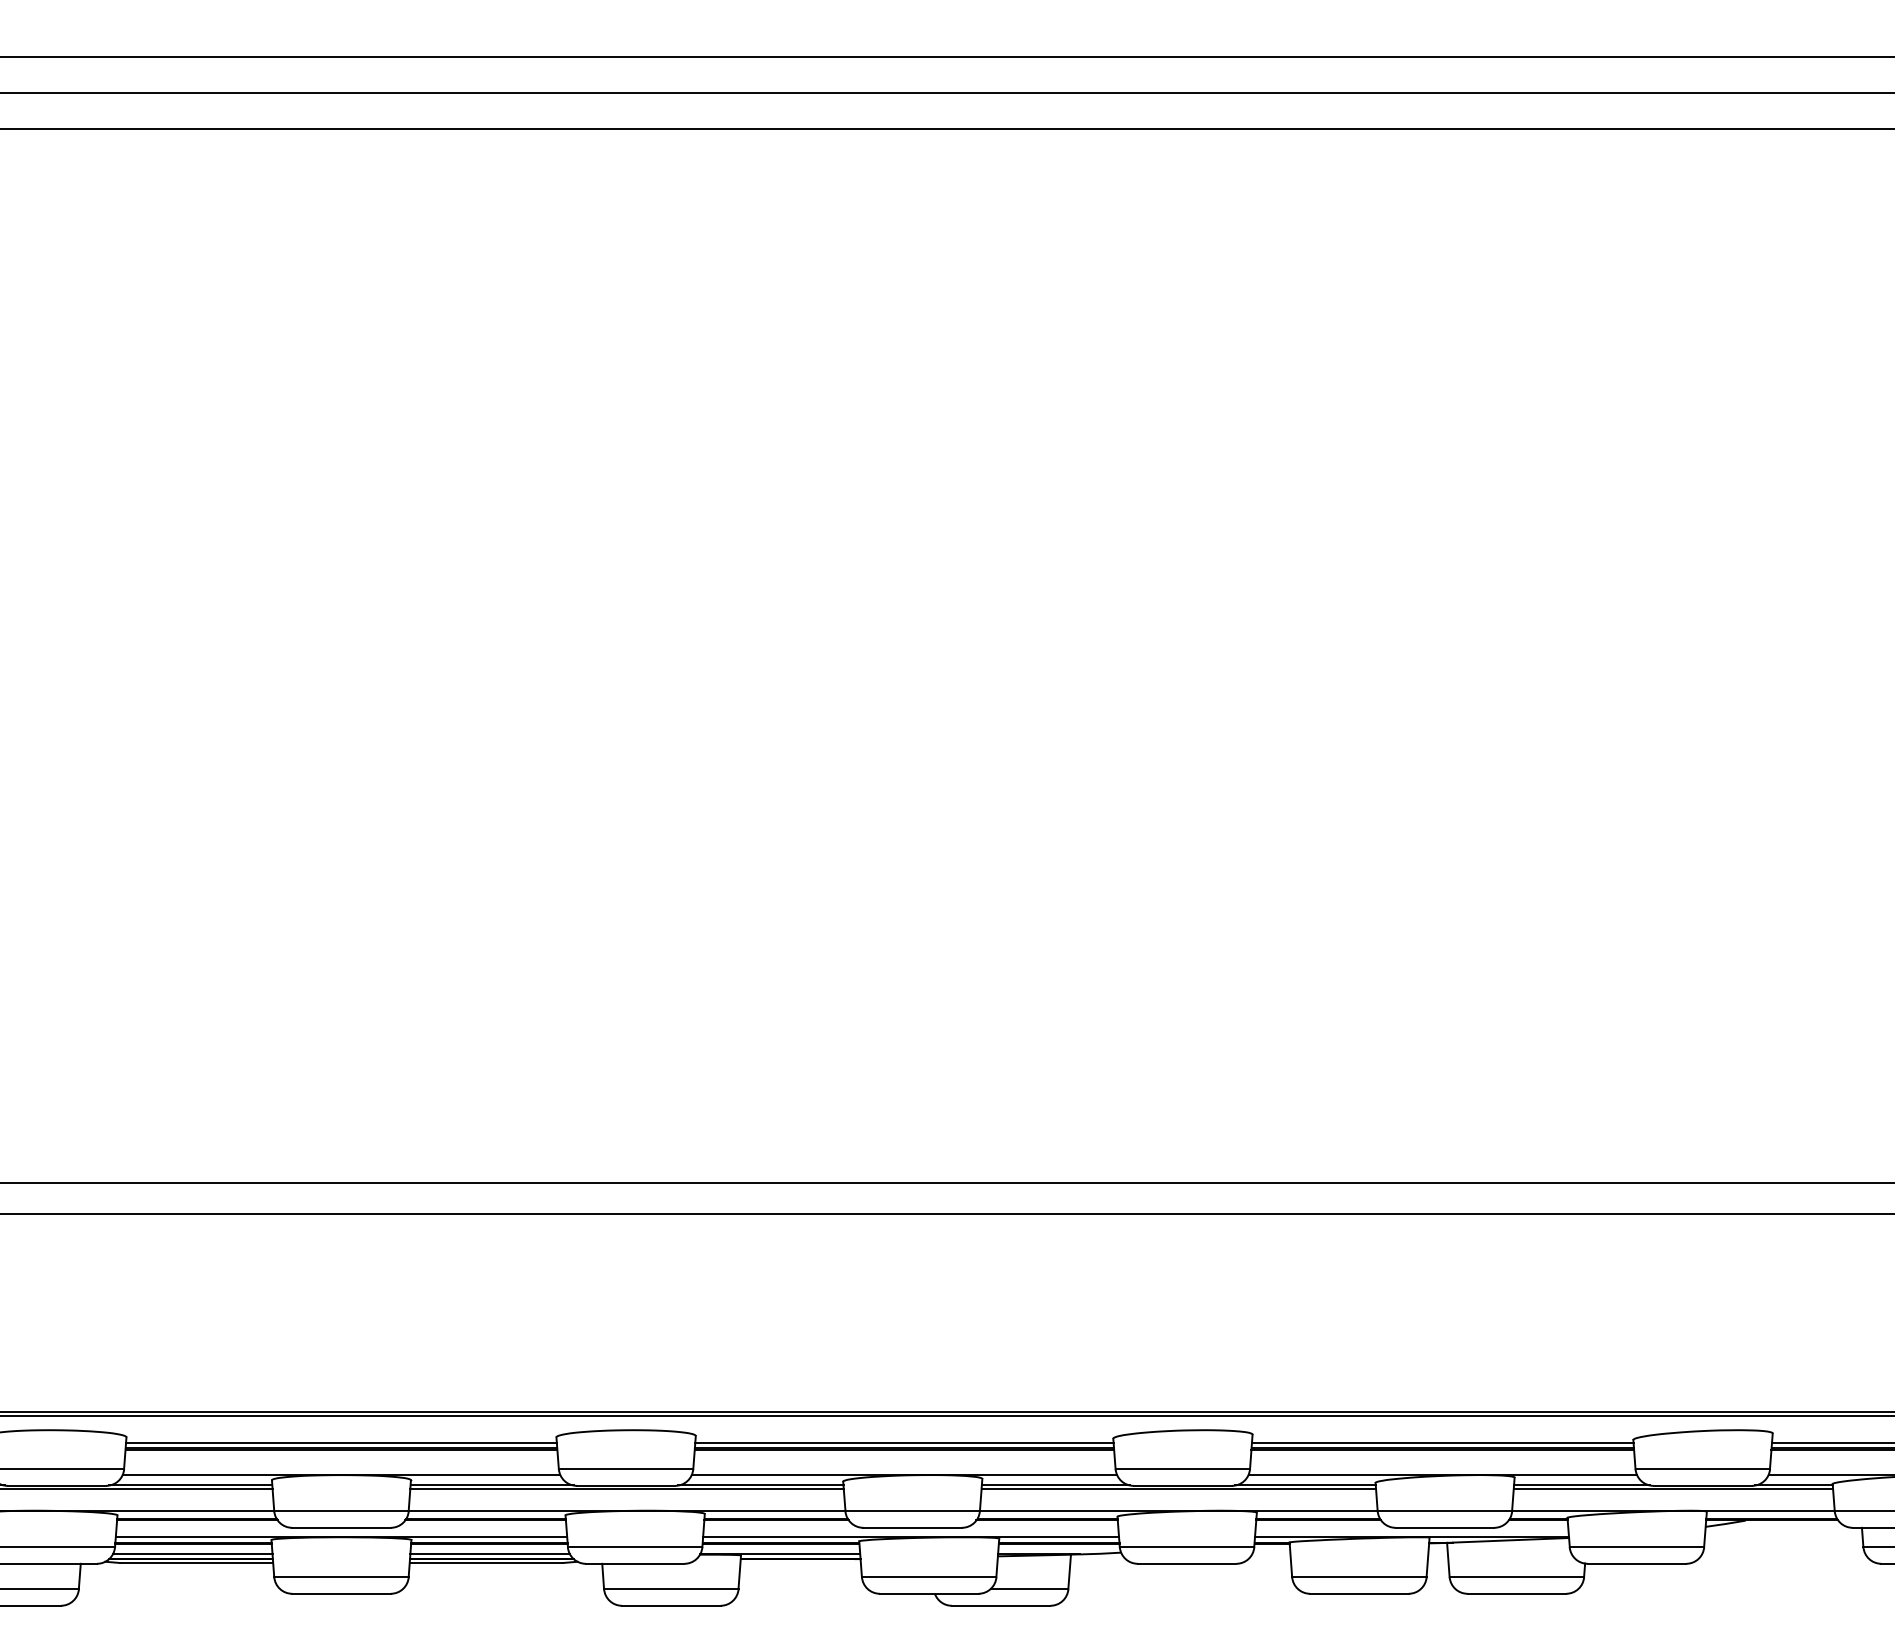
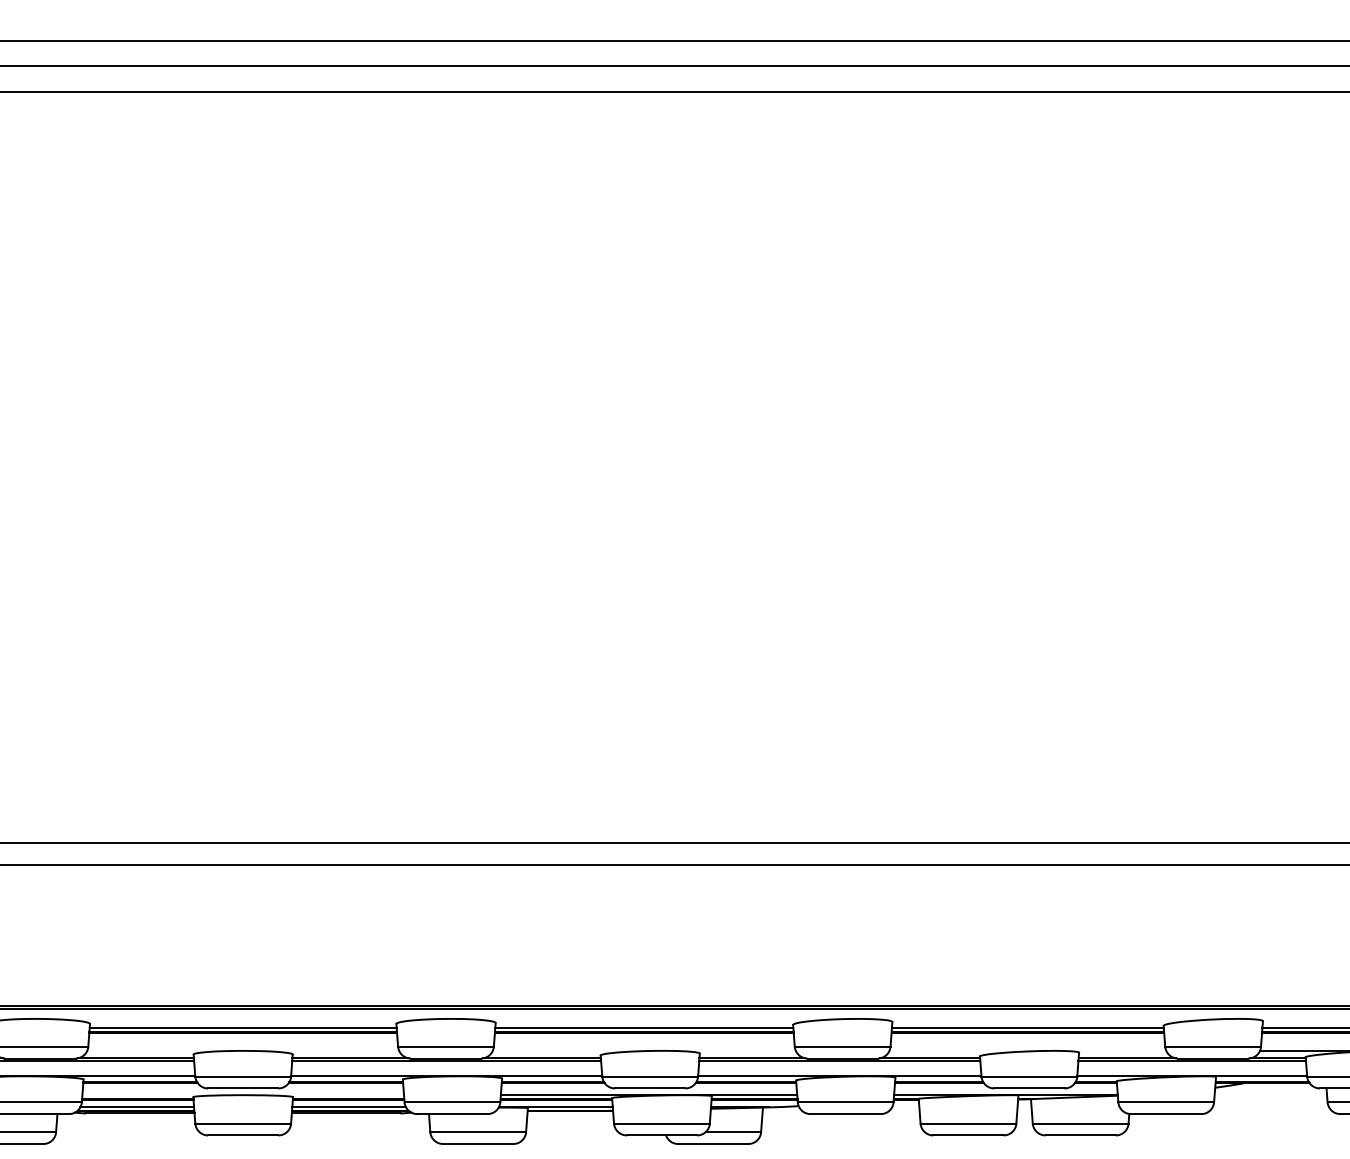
line: (341, 1474) -> (243, 1050), removed
line: (904, 1474) -> (644, 1050), removed
line: (1442, 1474) -> (1027, 1050), removed
line: (341, 1537) -> (243, 1095), removed

